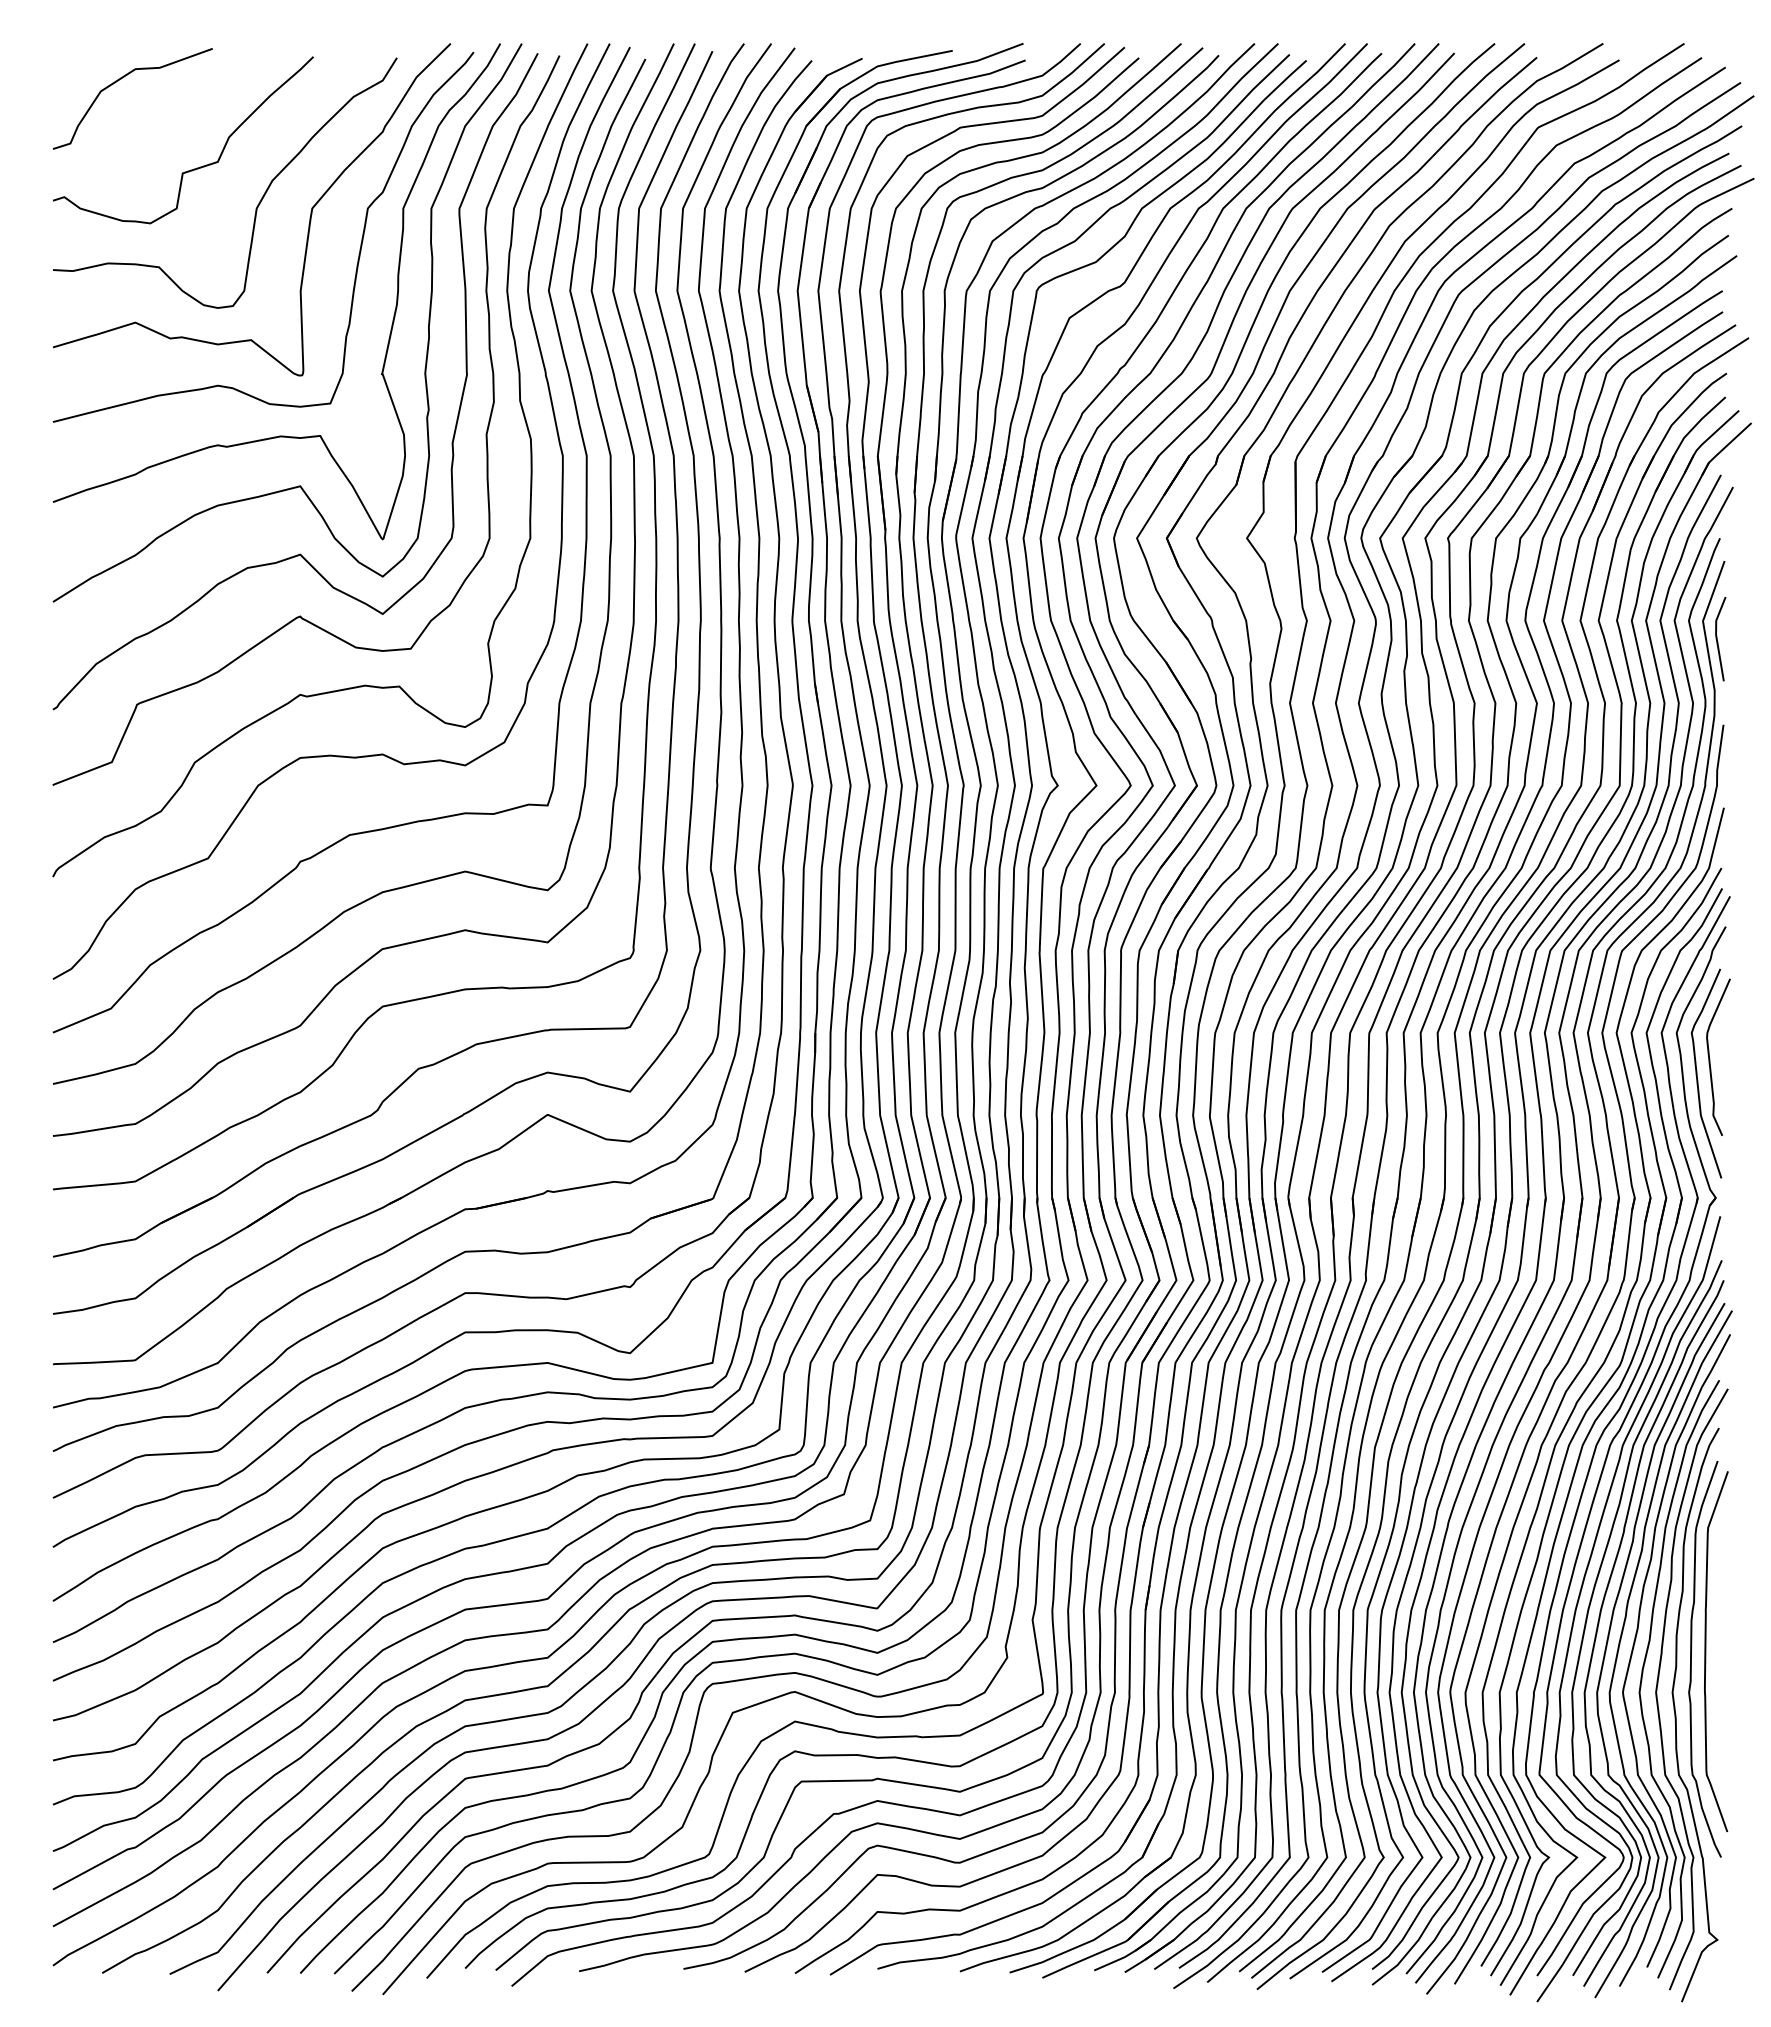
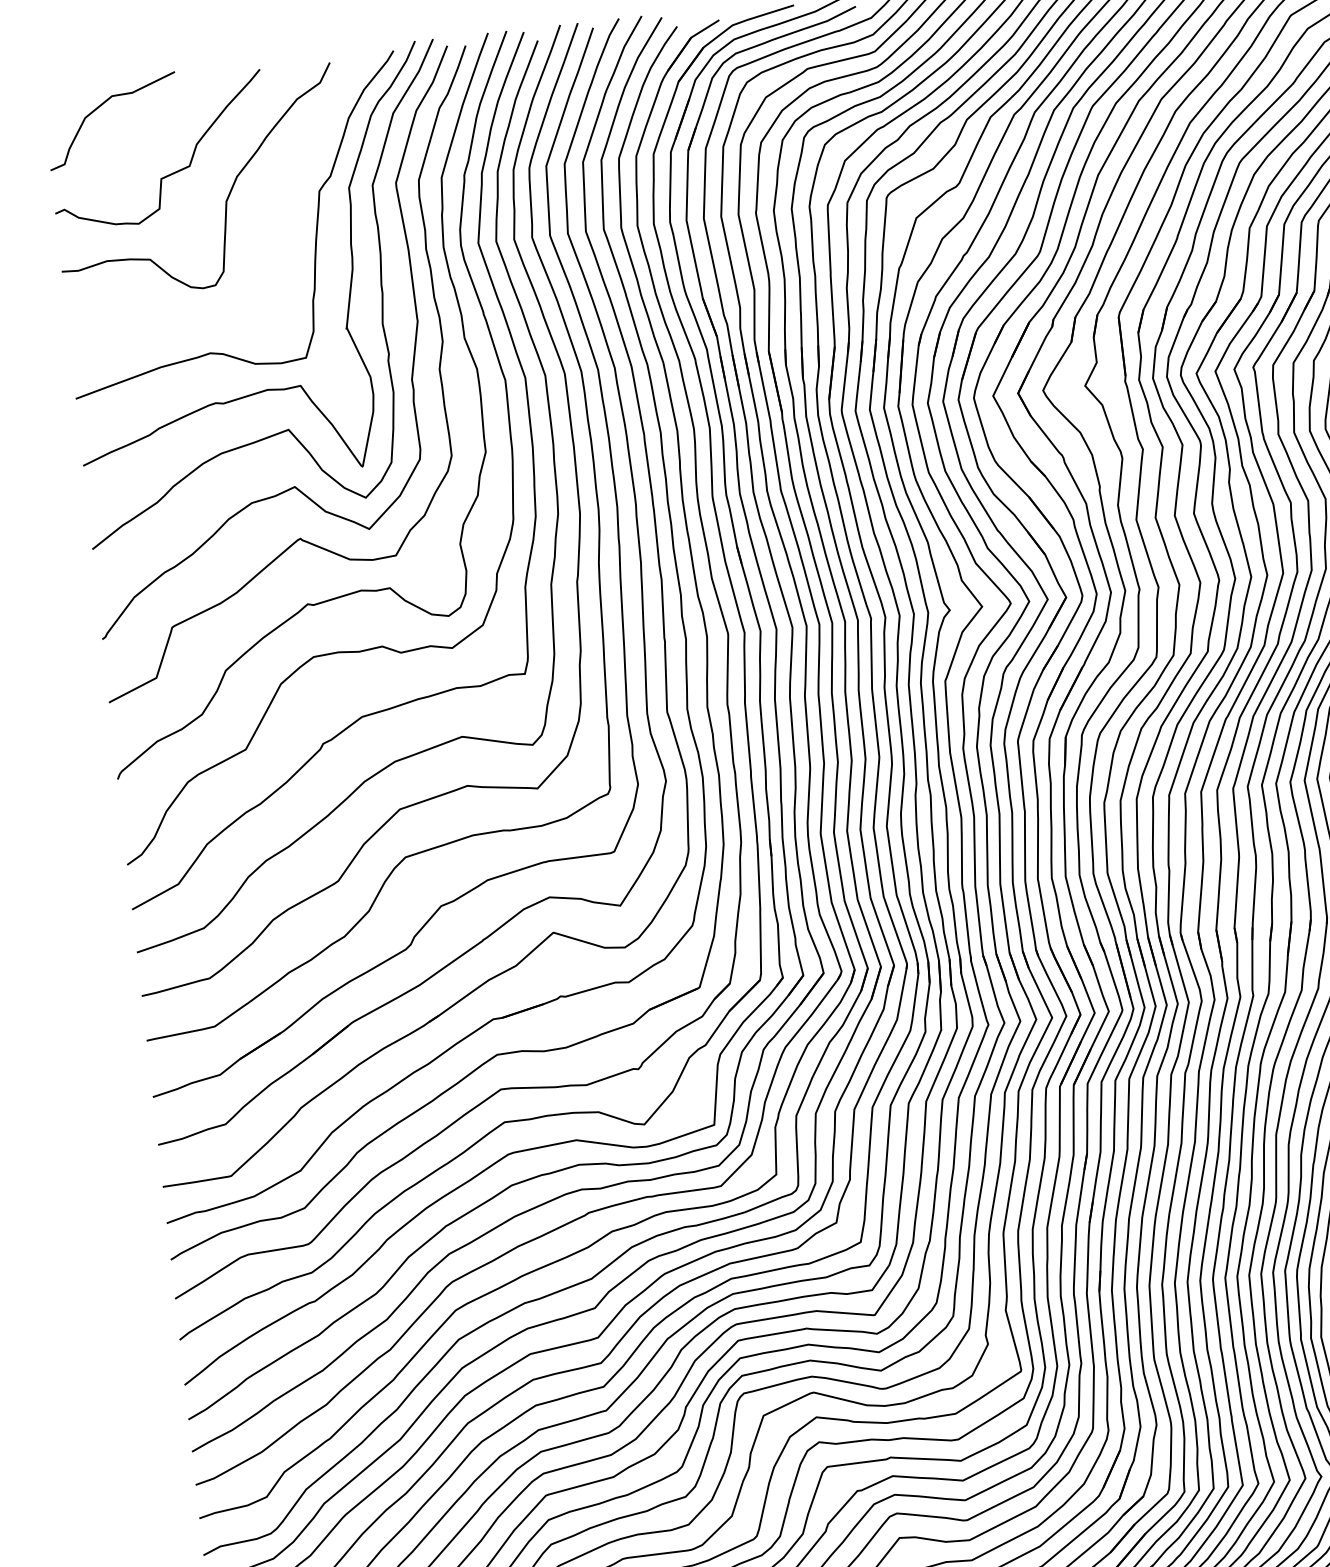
curve: (309, 217) -> (271, 204), removed

